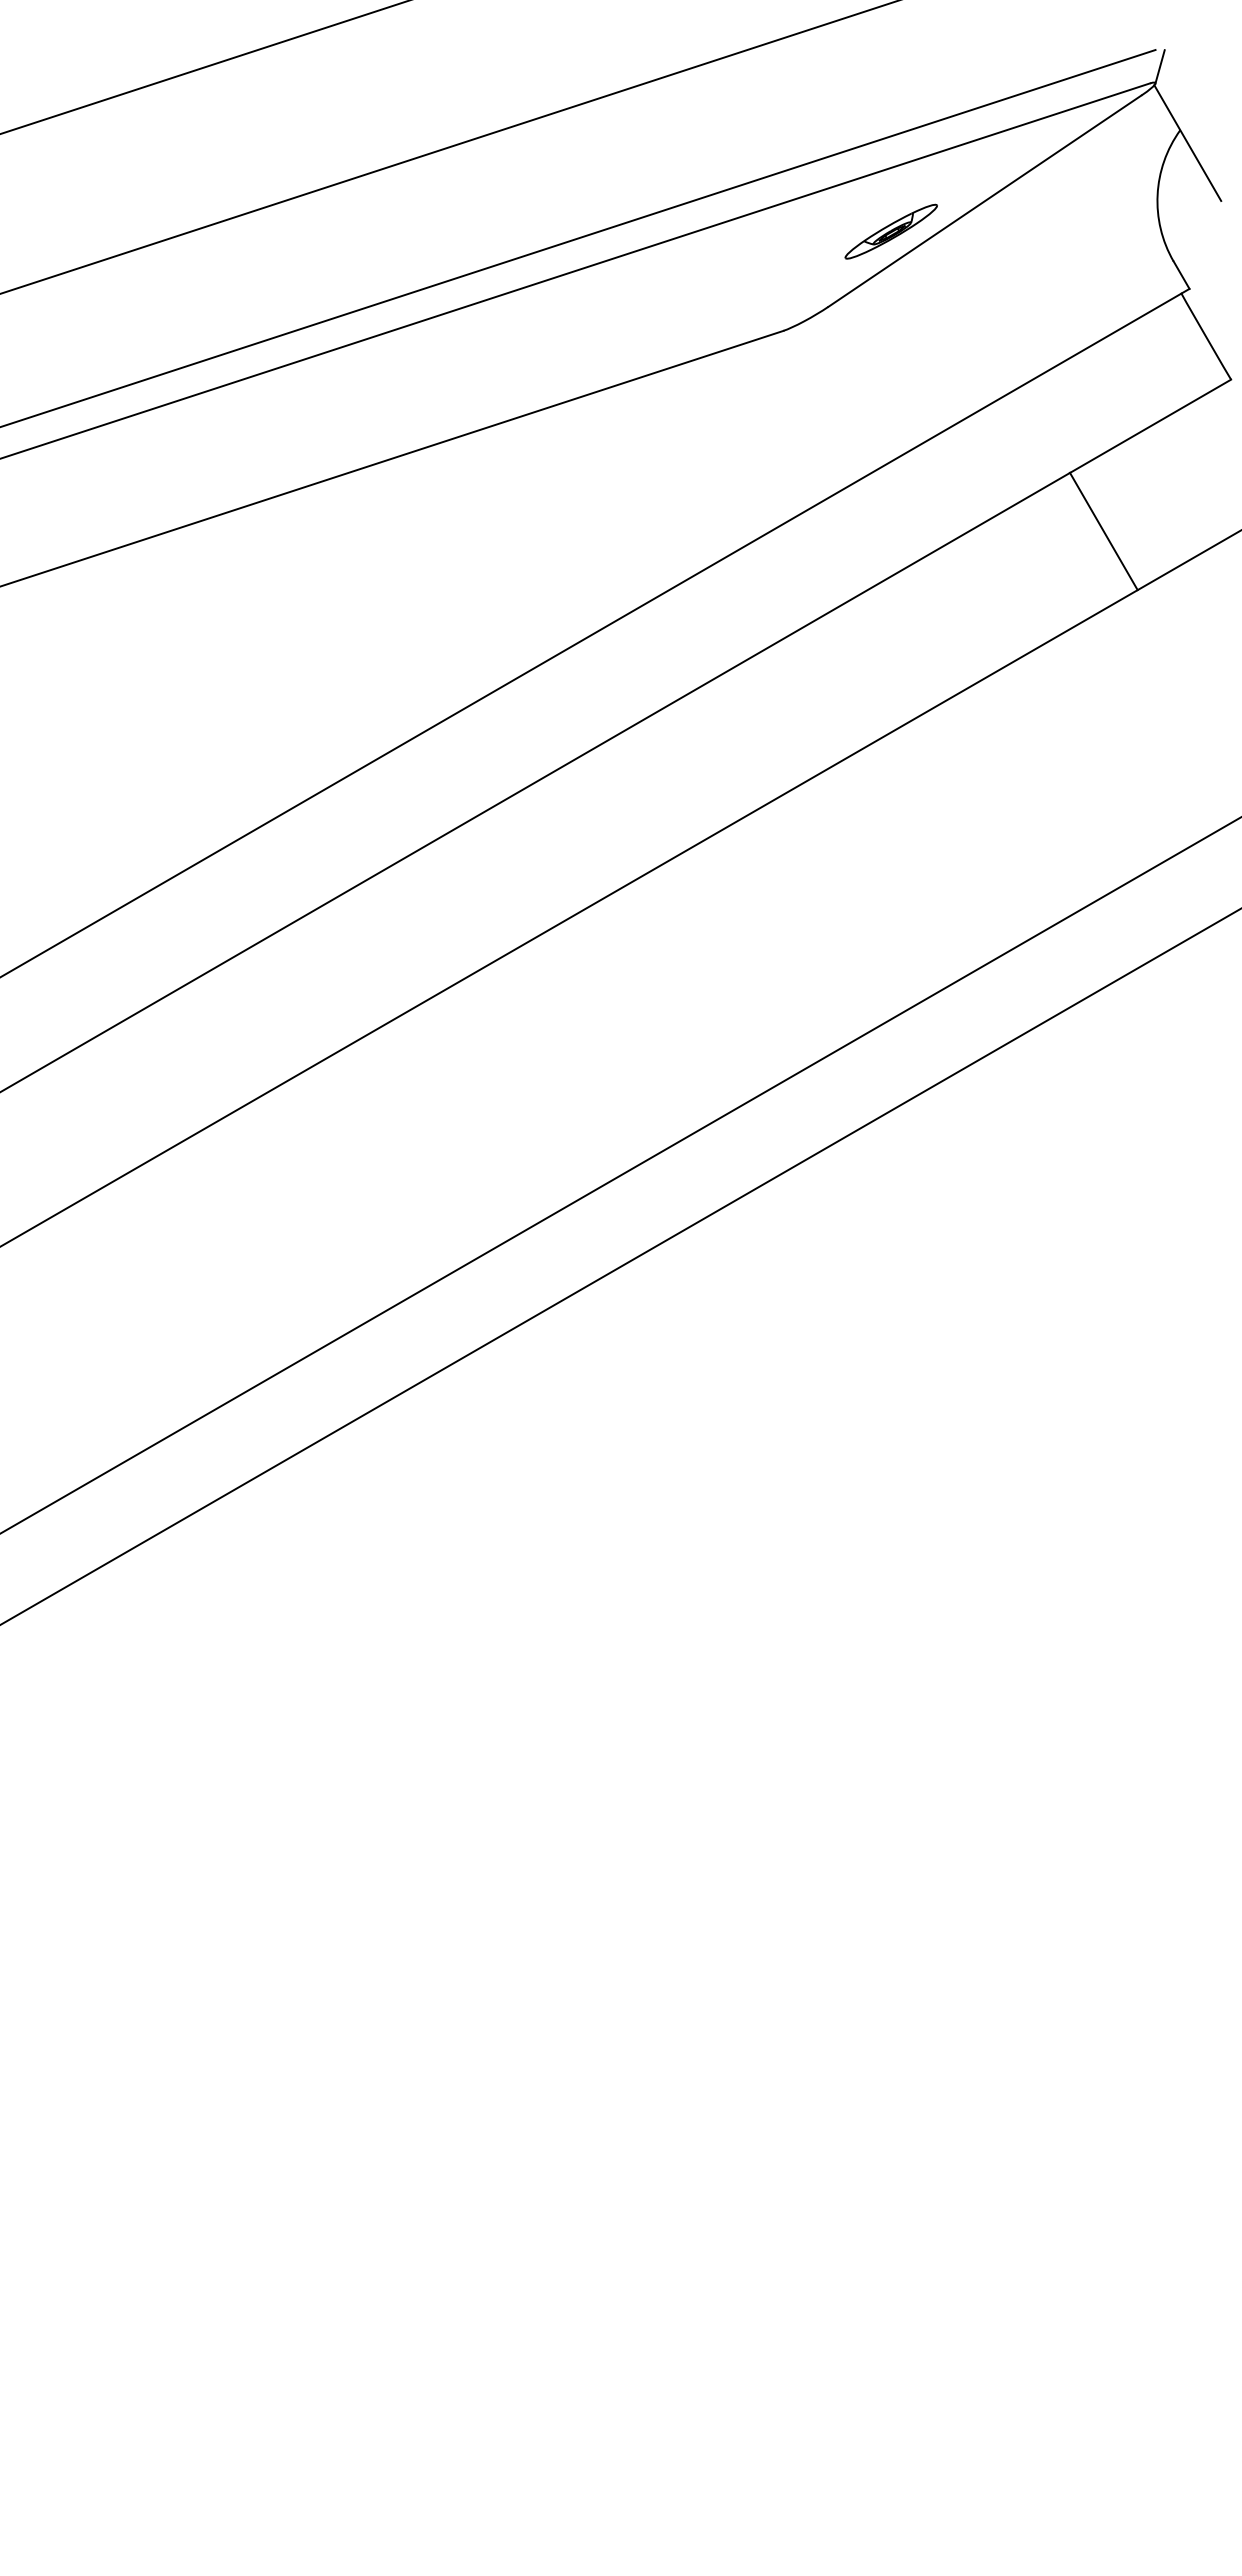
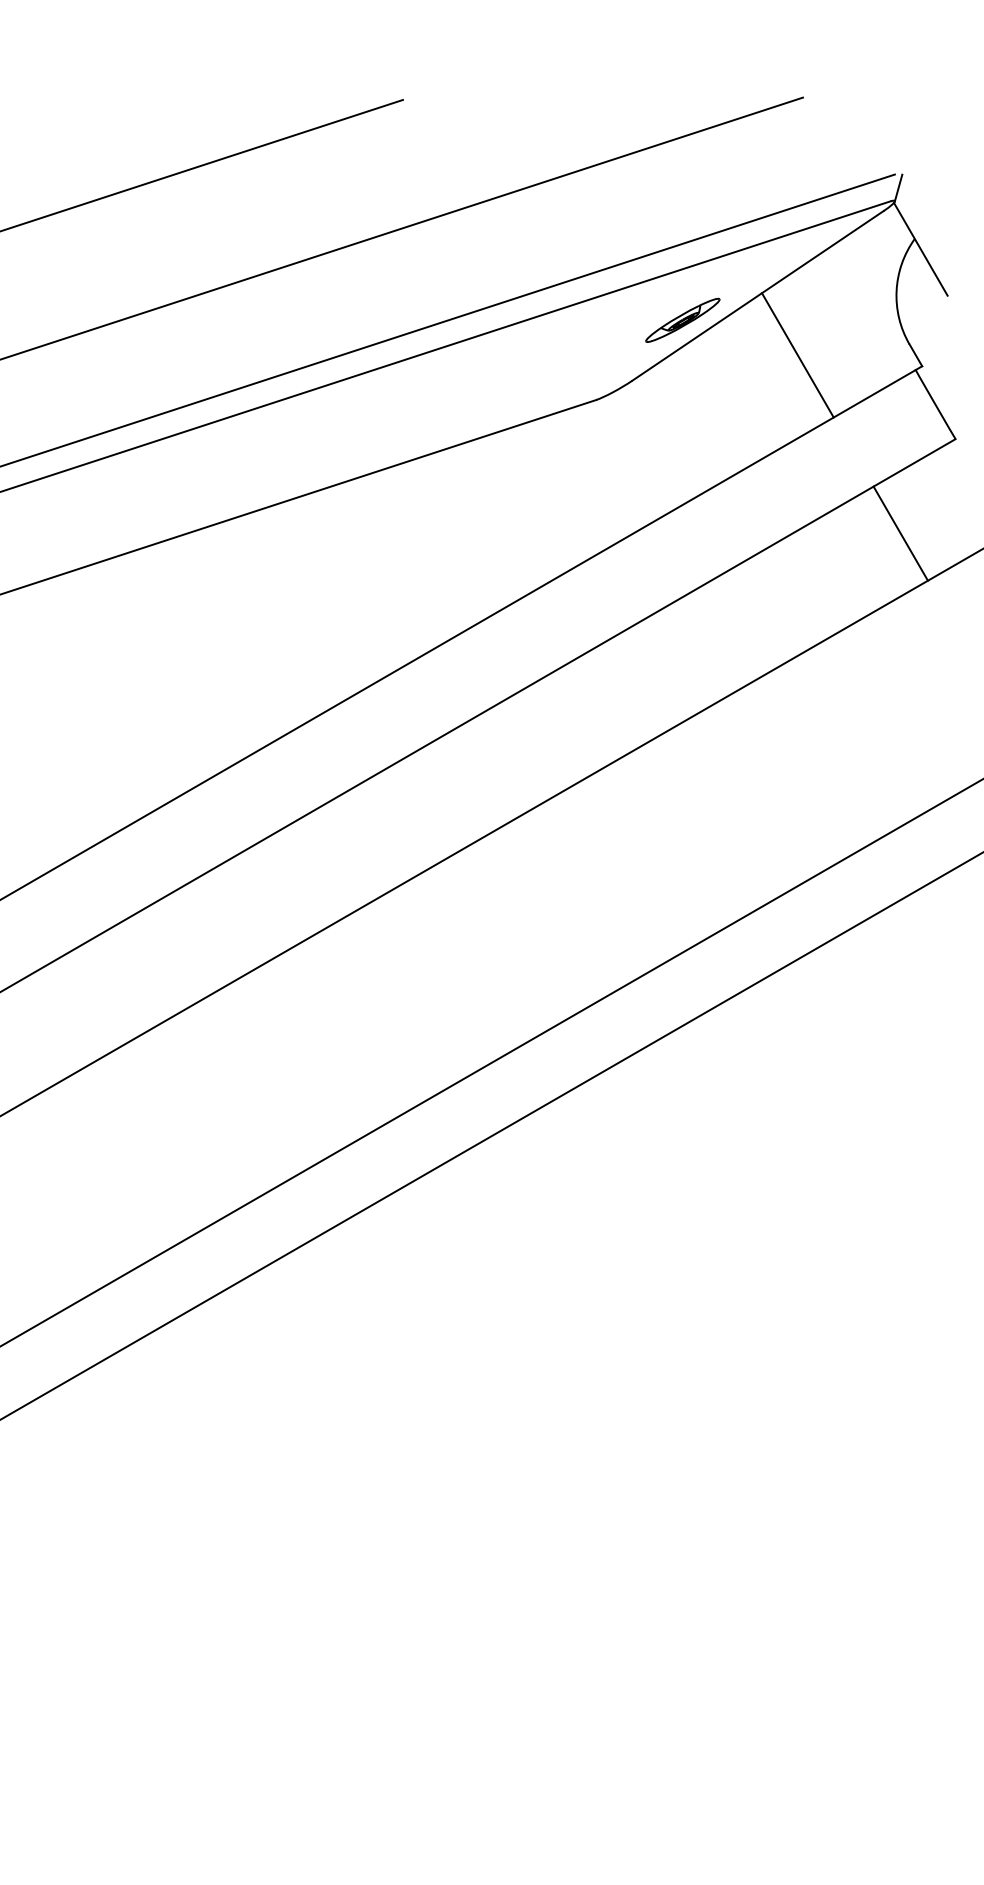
line: (1034, 274) -> (797, 354), added
line: (1103, 531) -> (900, 533), moved

